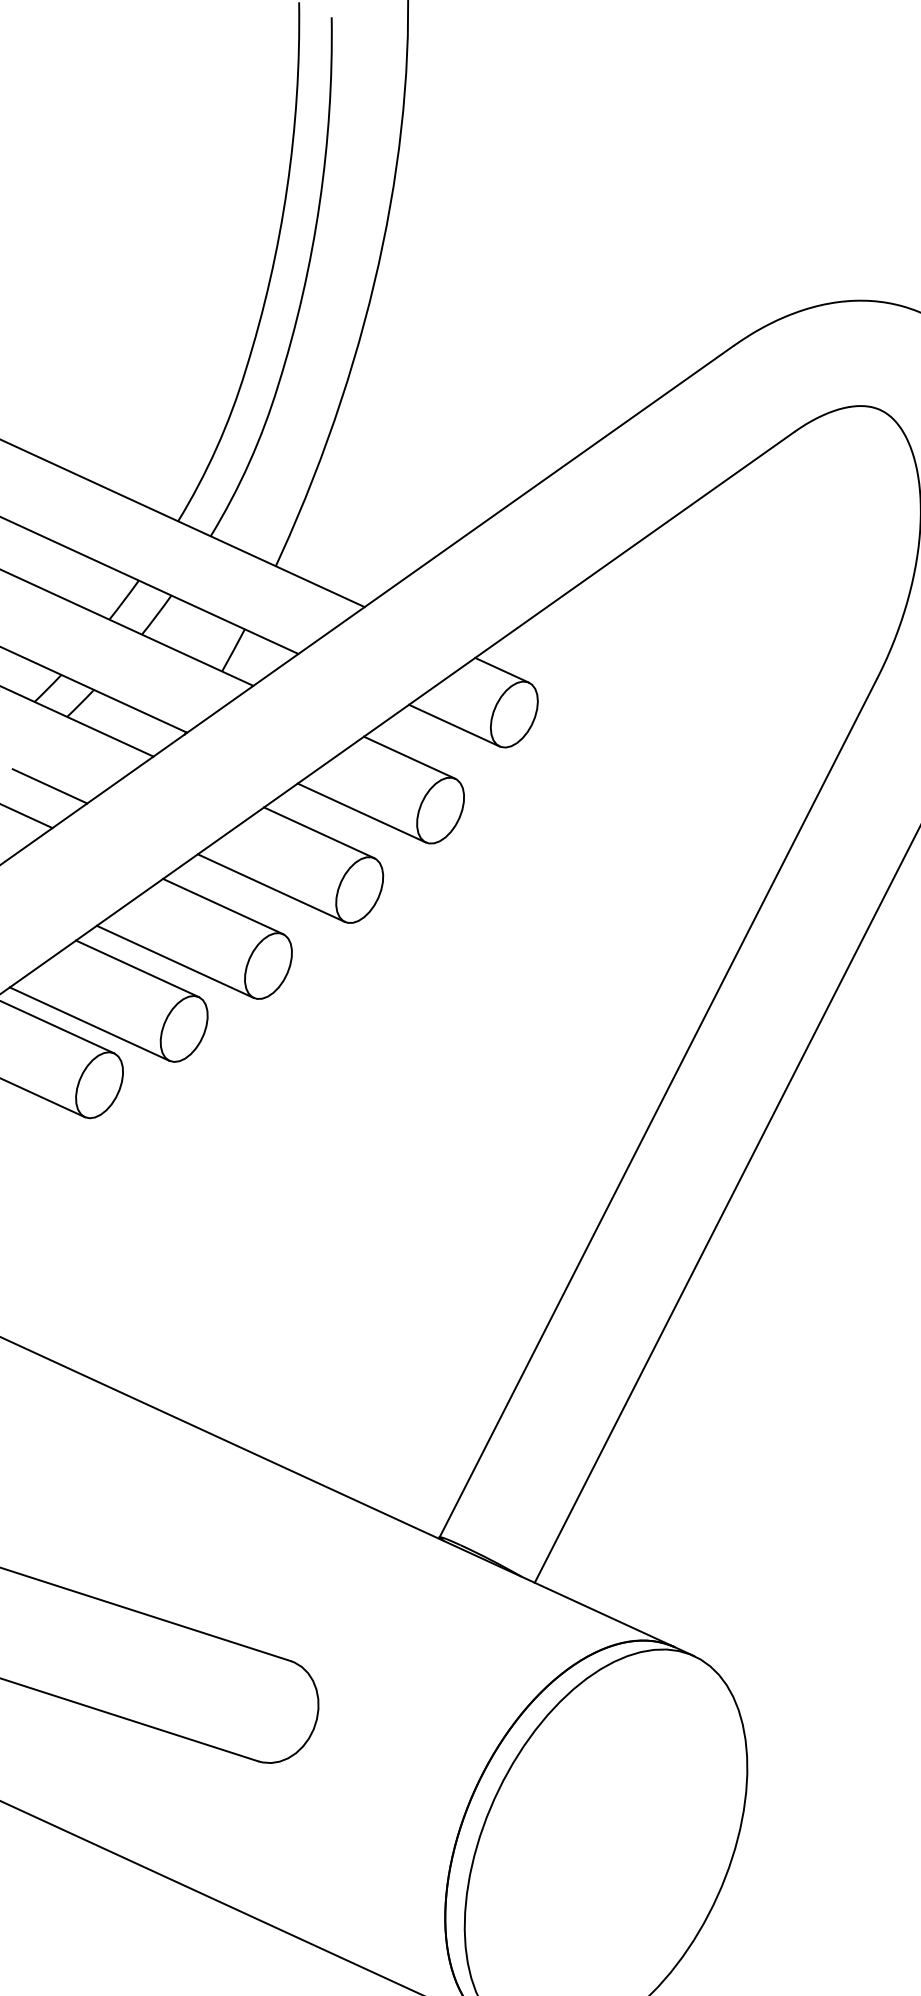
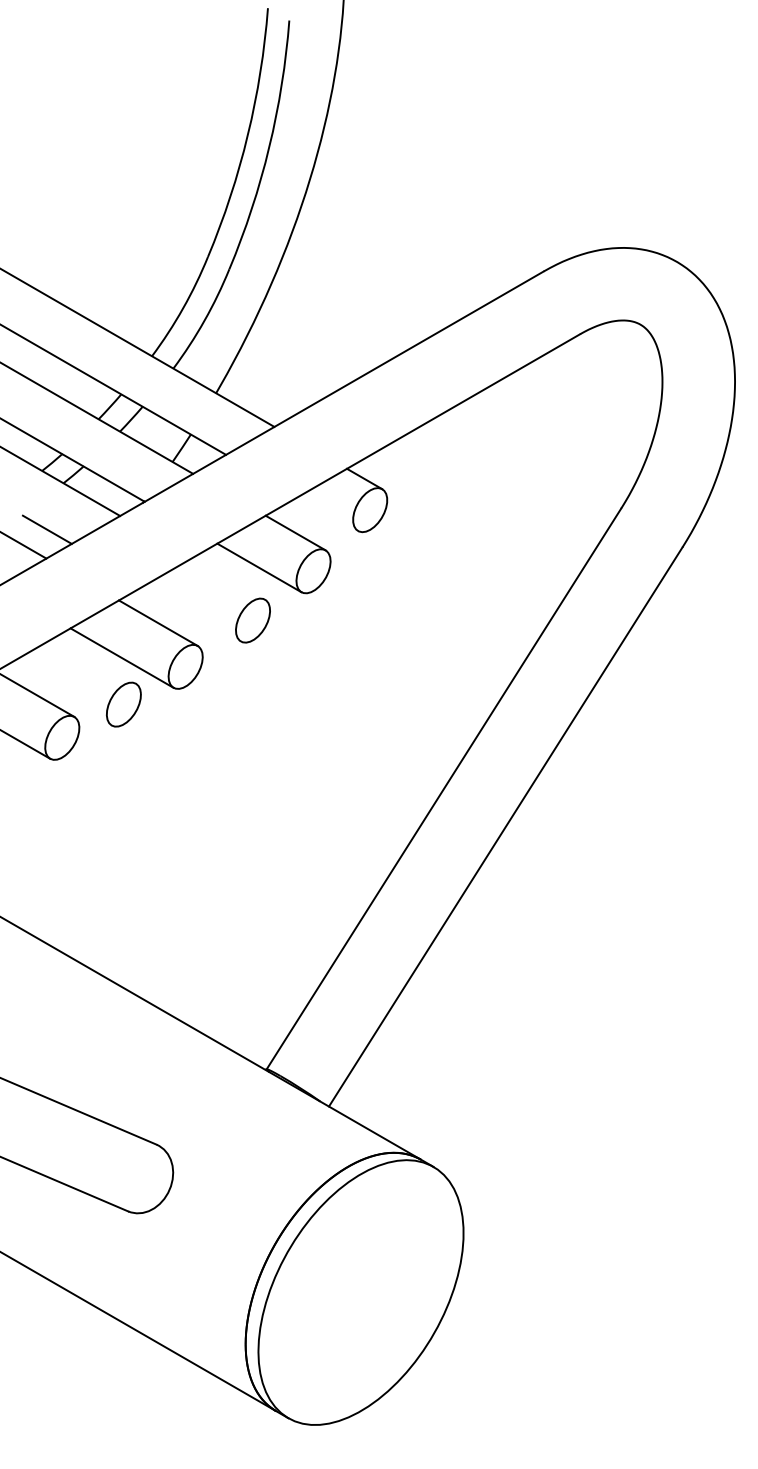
line: (454, 725) -> (328, 513), removed
line: (318, 832) -> (228, 578), removed
line: (271, 887) -> (192, 613), removed
line: (137, 968) -> (95, 660), removed
line: (89, 1024) -> (59, 695), removed

